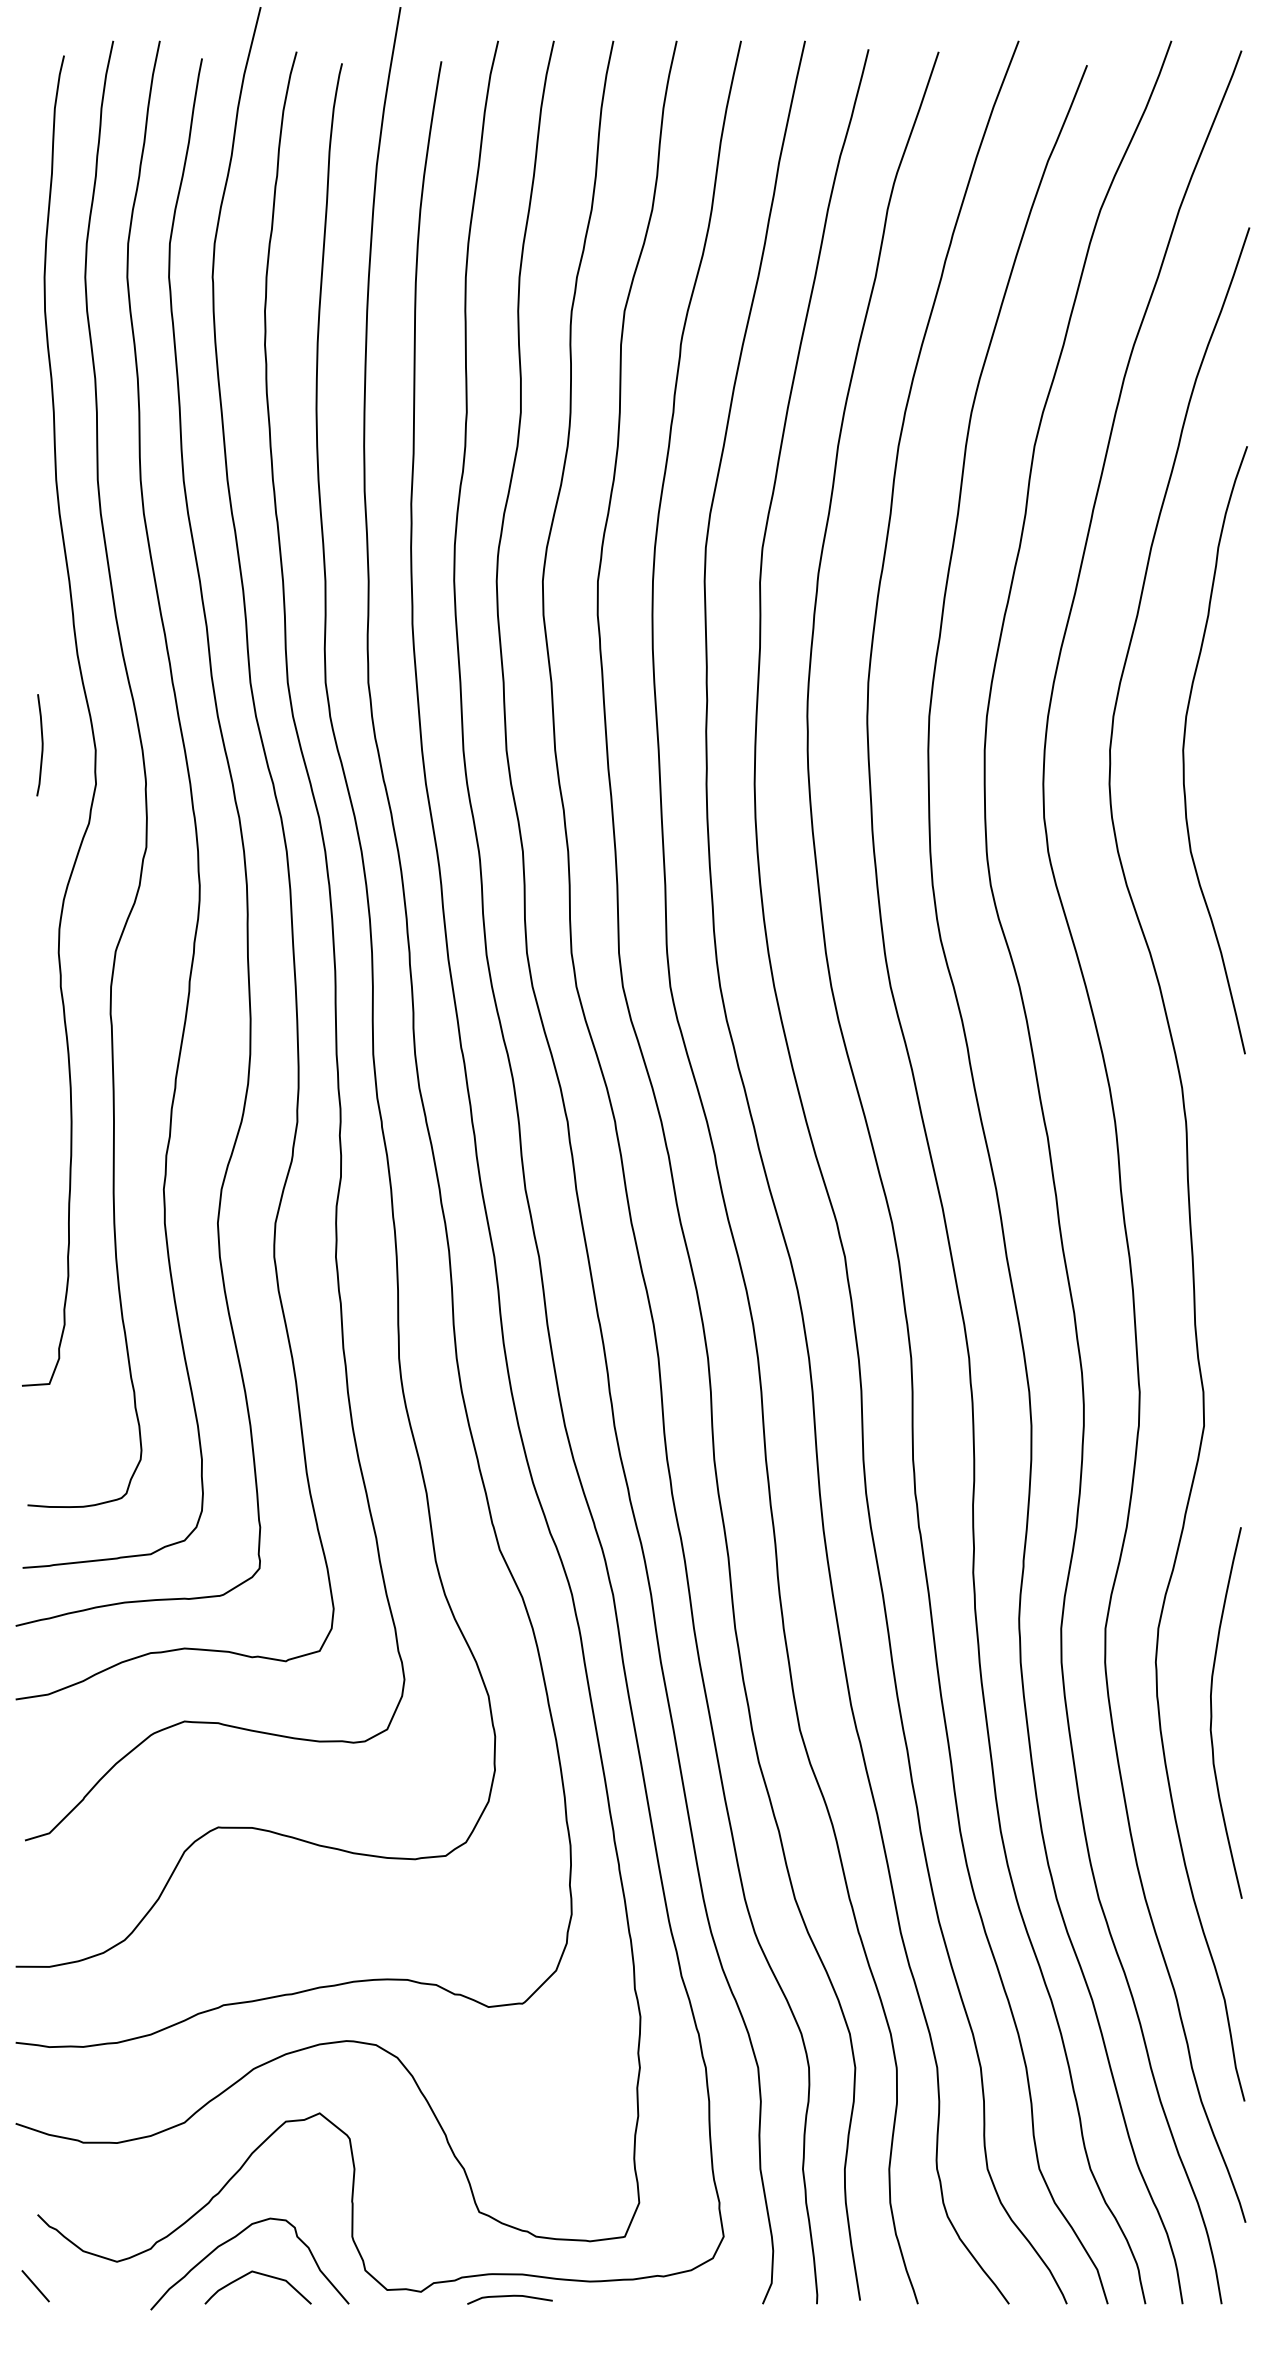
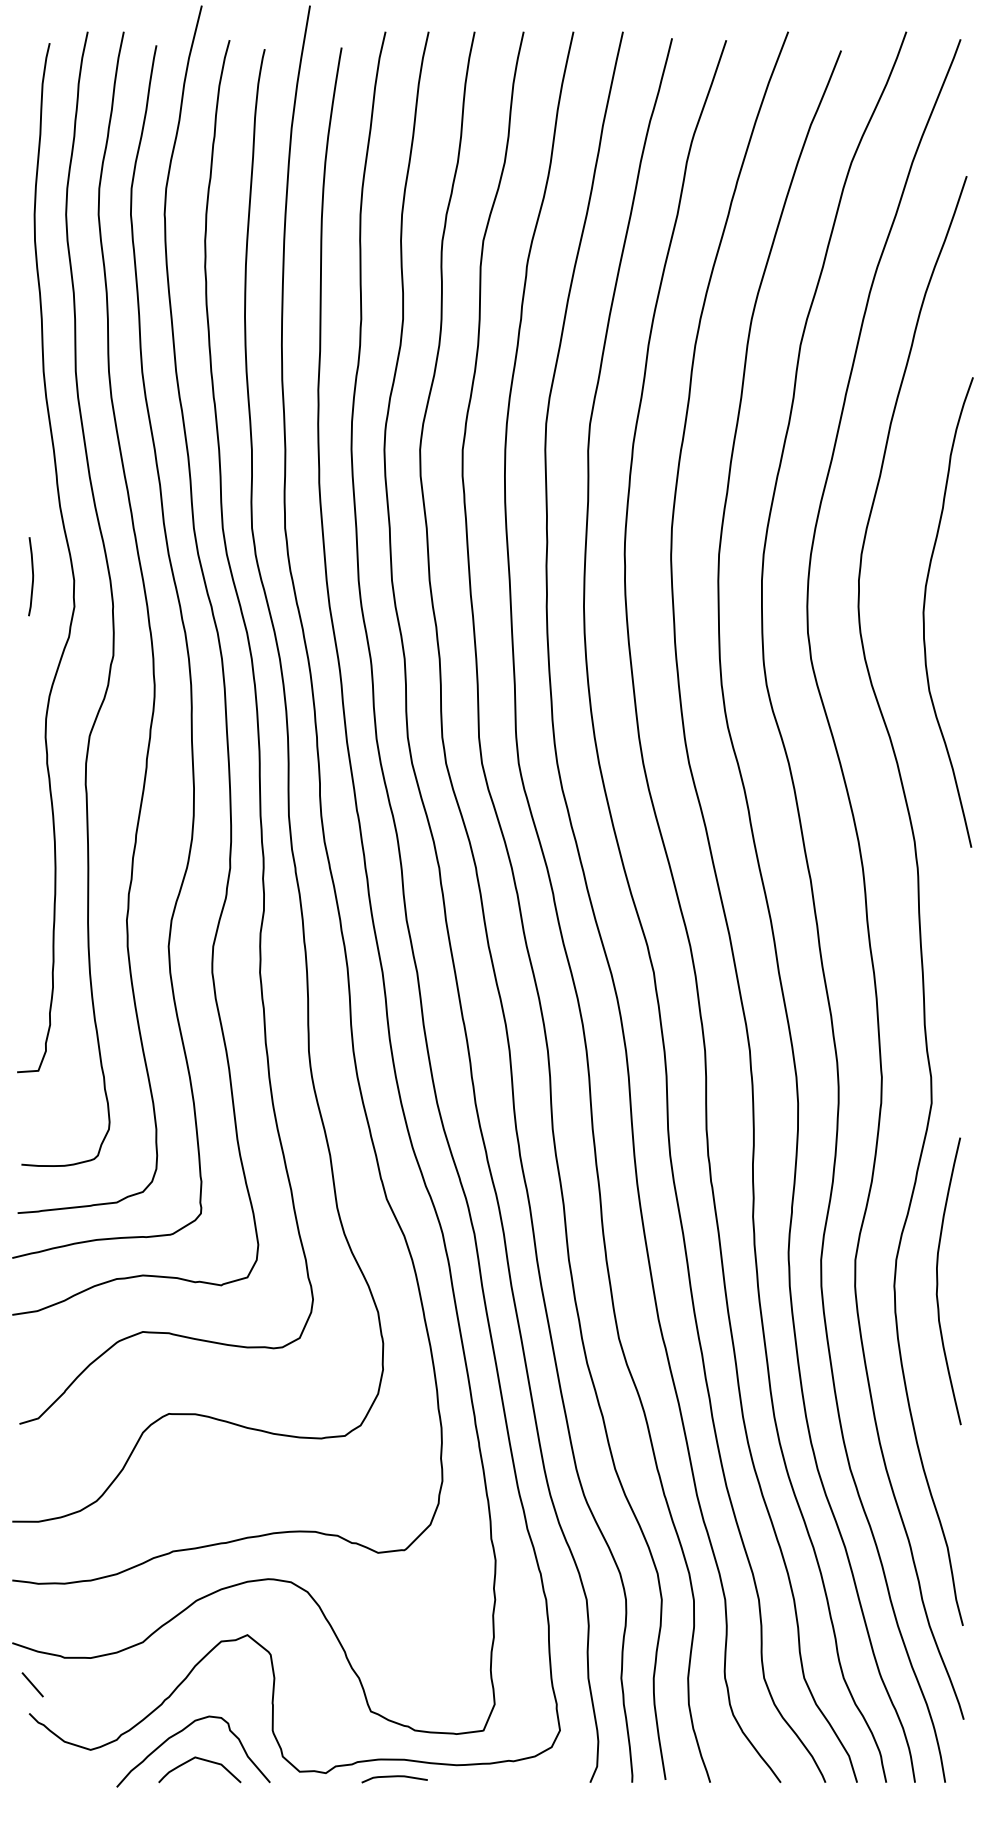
curve: (1184, 750) -> (924, 612), moved
curve: (1212, 1713) -> (938, 1281), moved
line: (35, 2285) -> (32, 1684), moved

